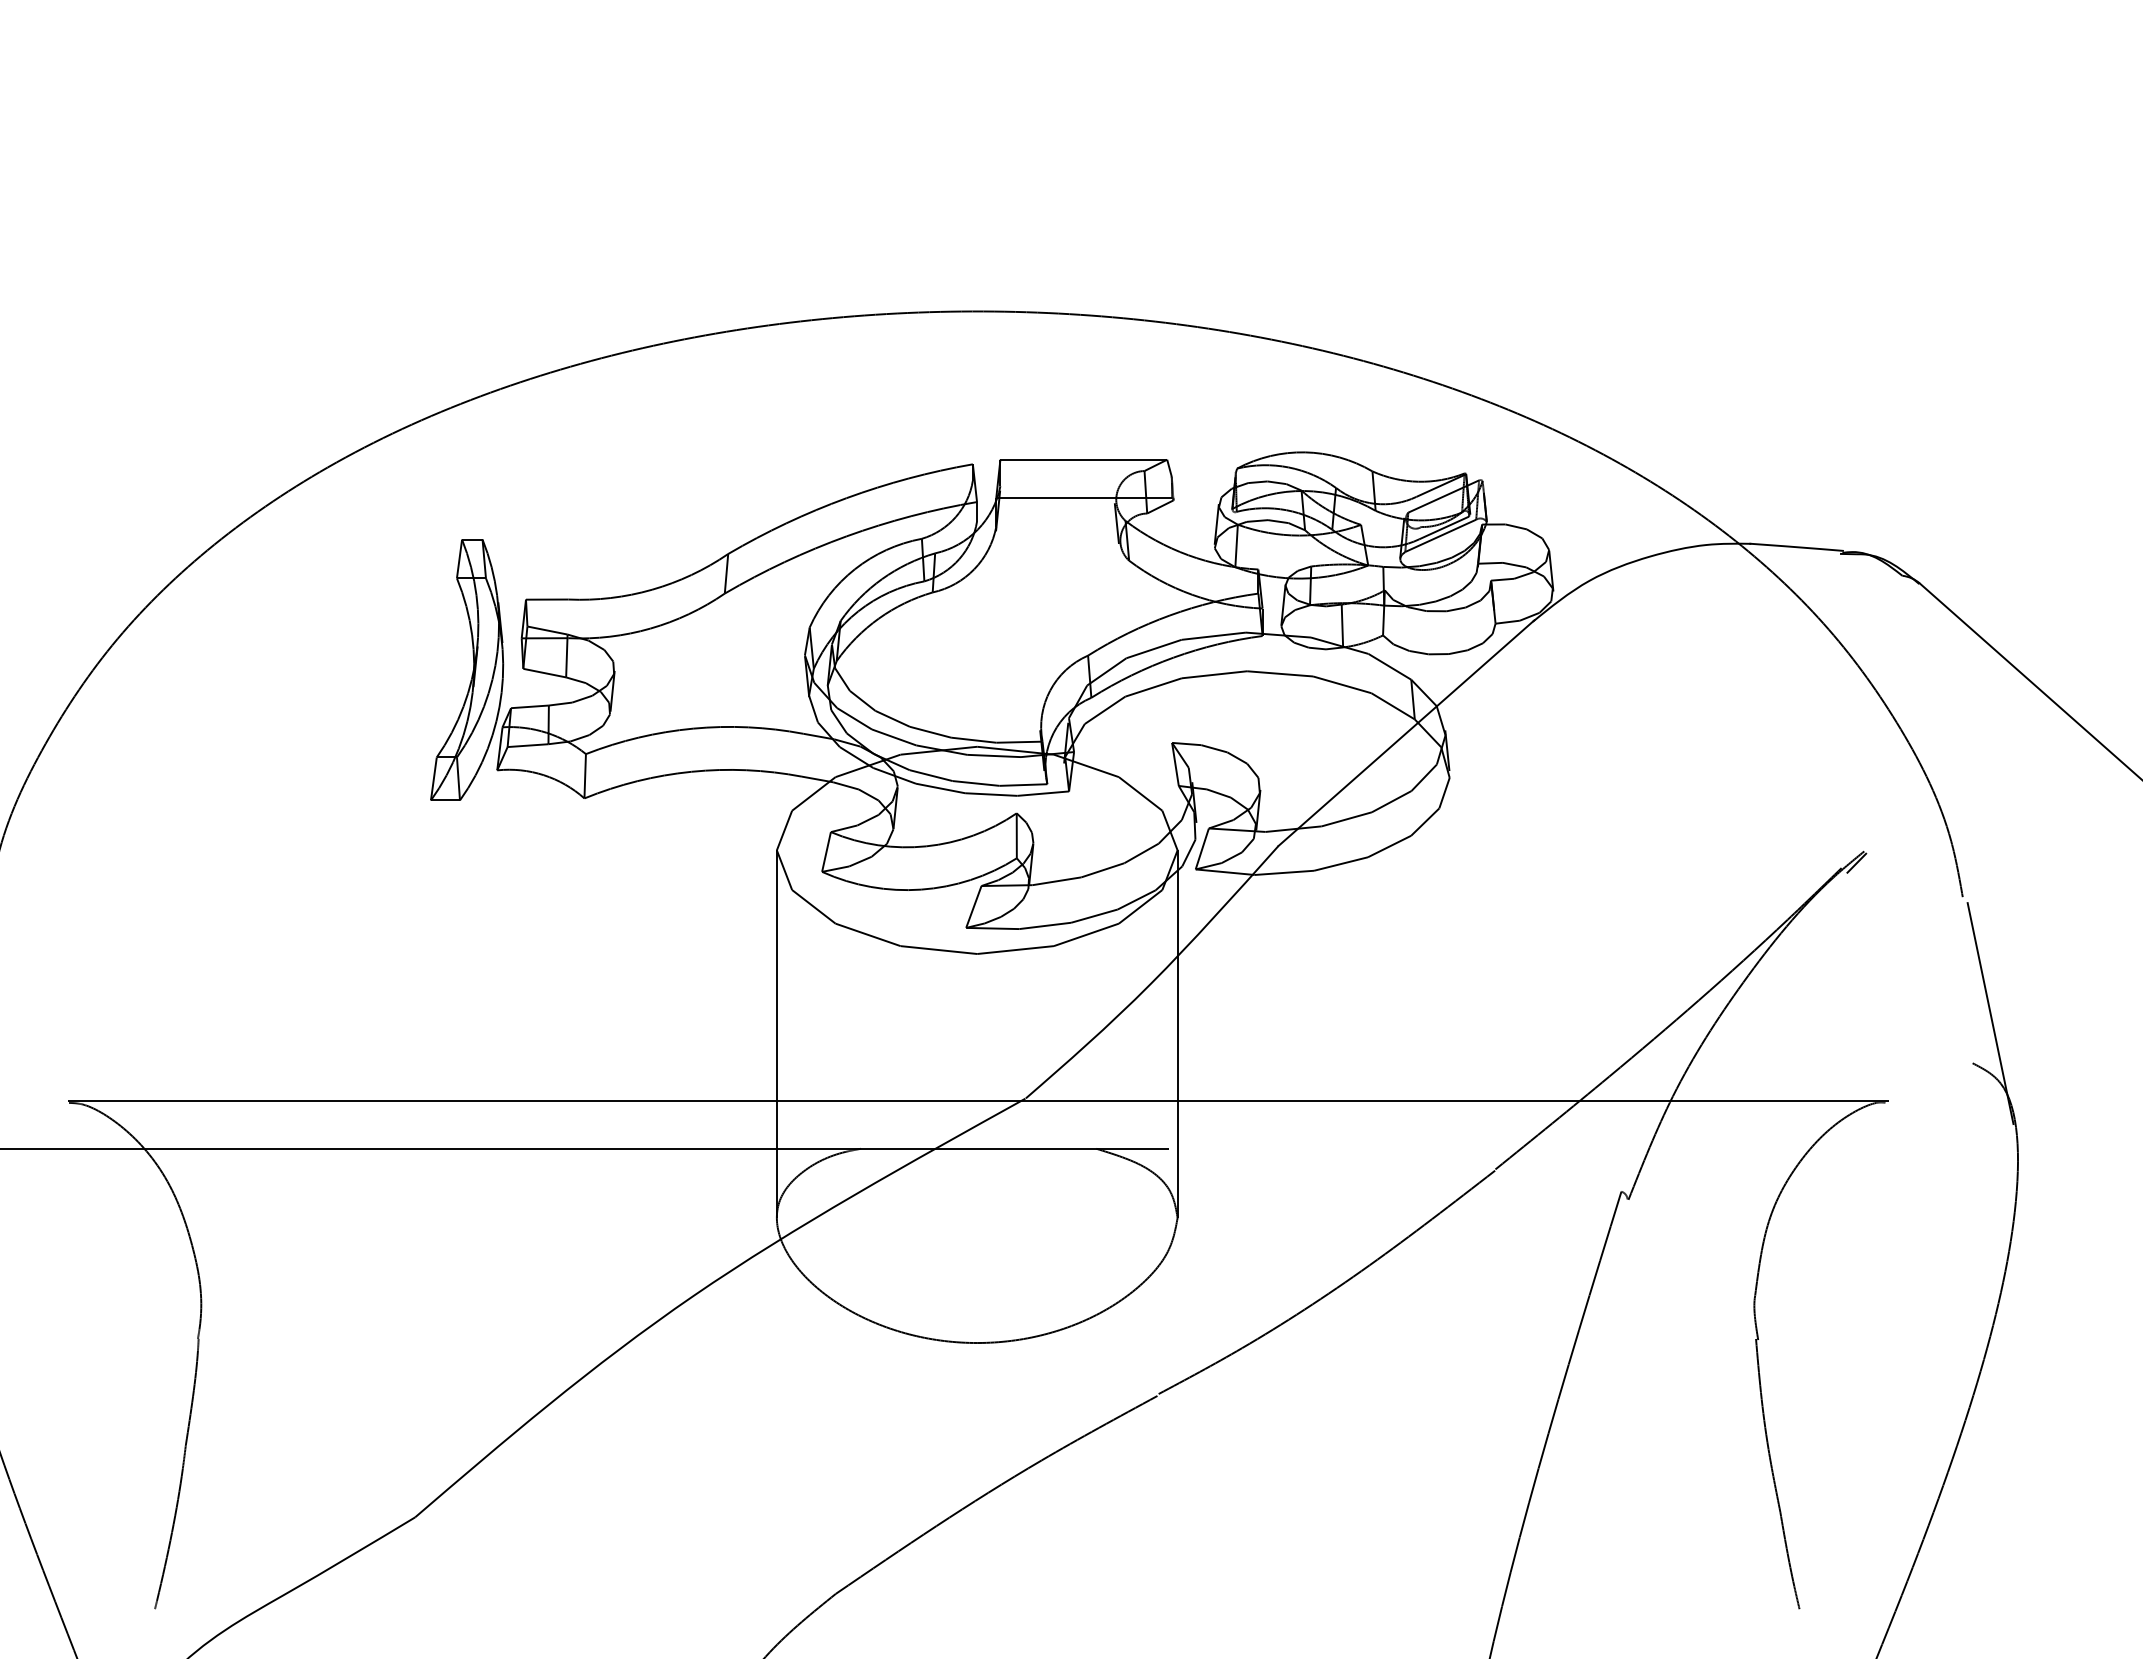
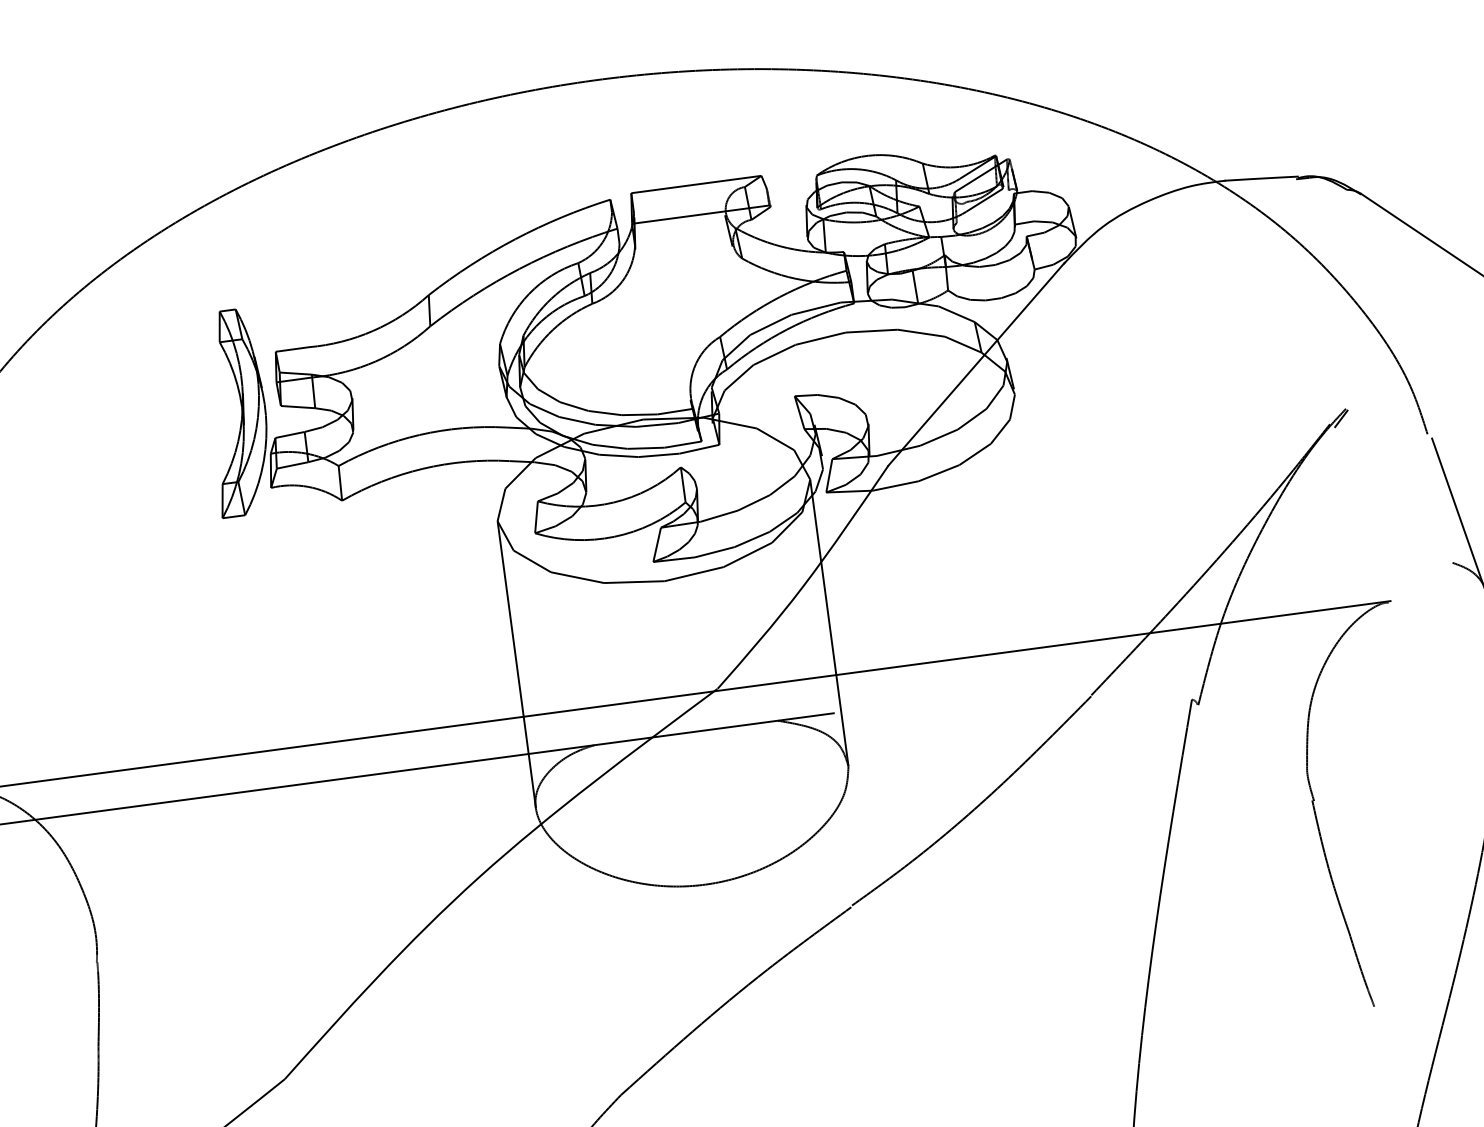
line: (1440, 535) -> (982, 206), removed

